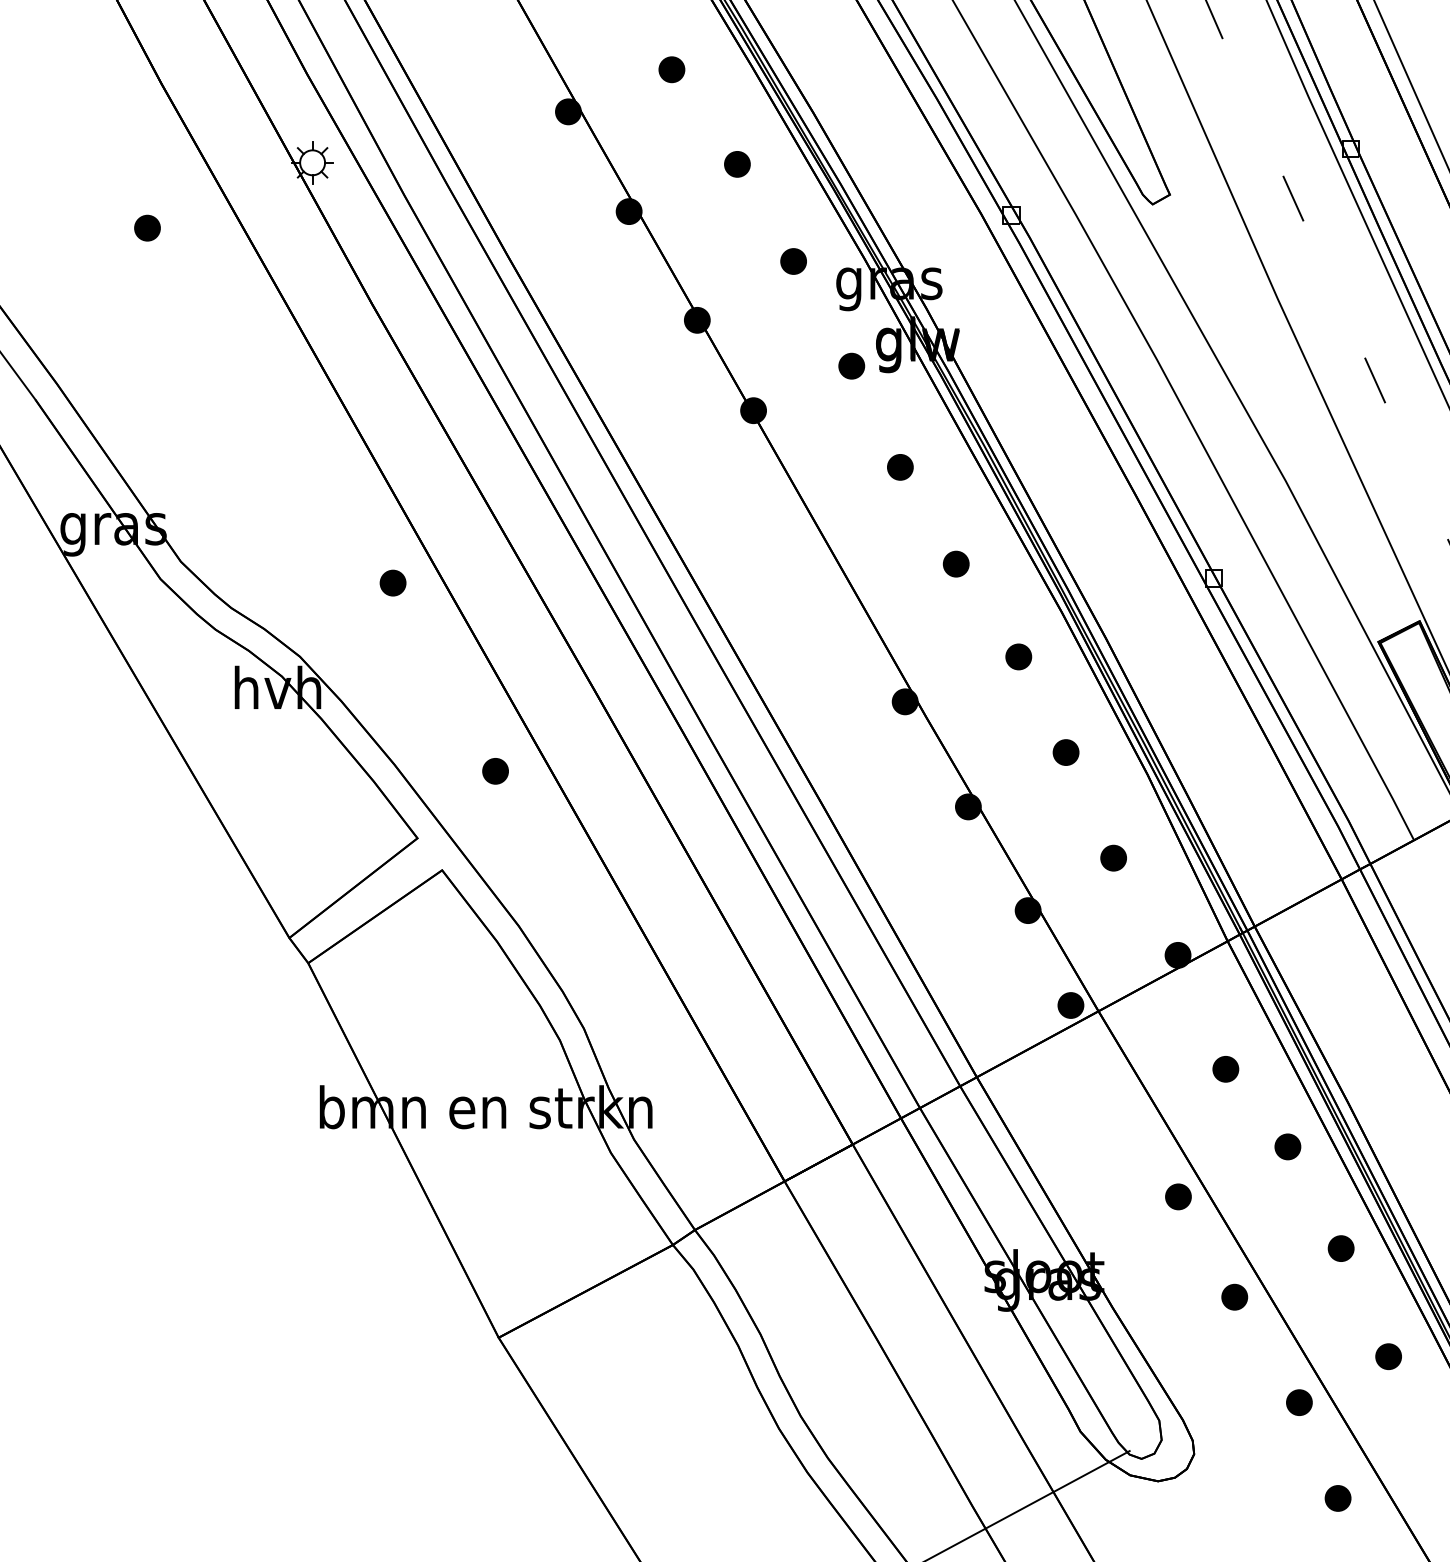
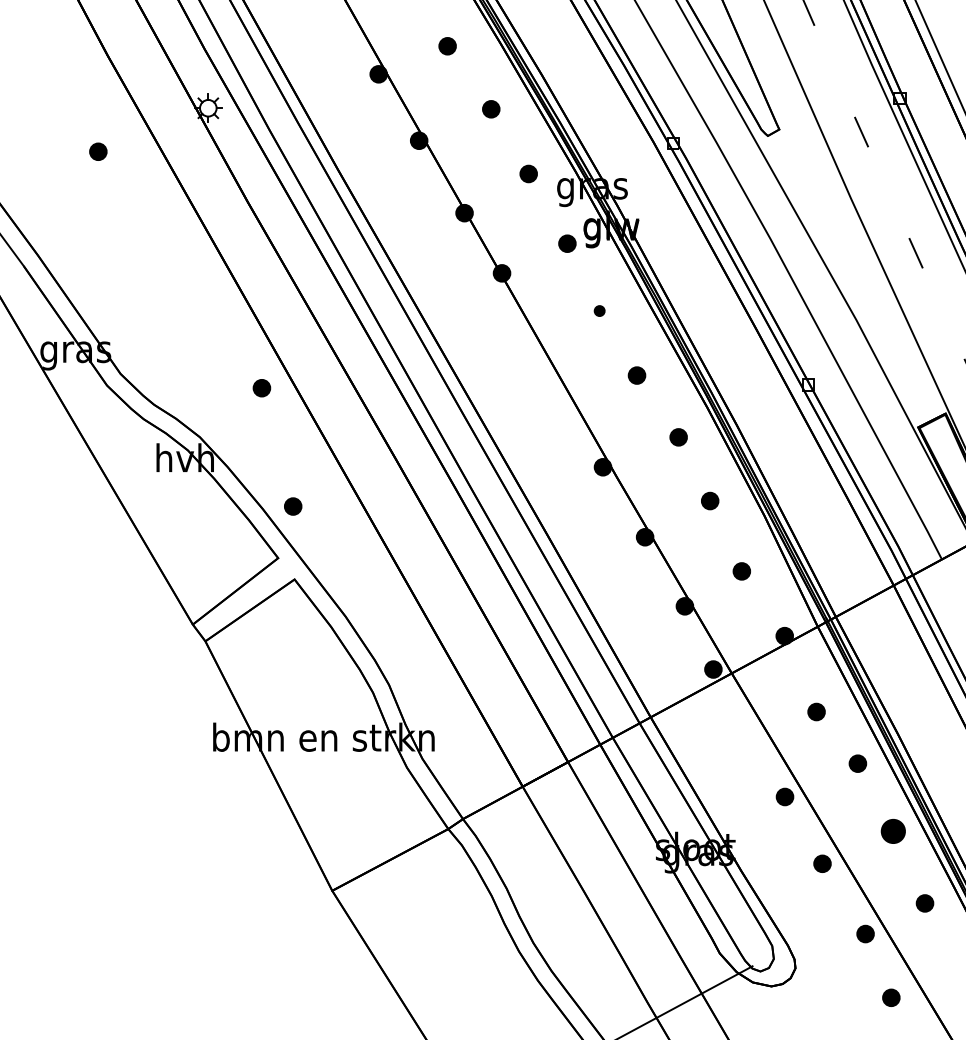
part: (899, 466) -> (599, 310), size x0.6
part: (496, 771) -> (293, 506), moved
part: (1341, 1248) -> (893, 831), size x1.4

